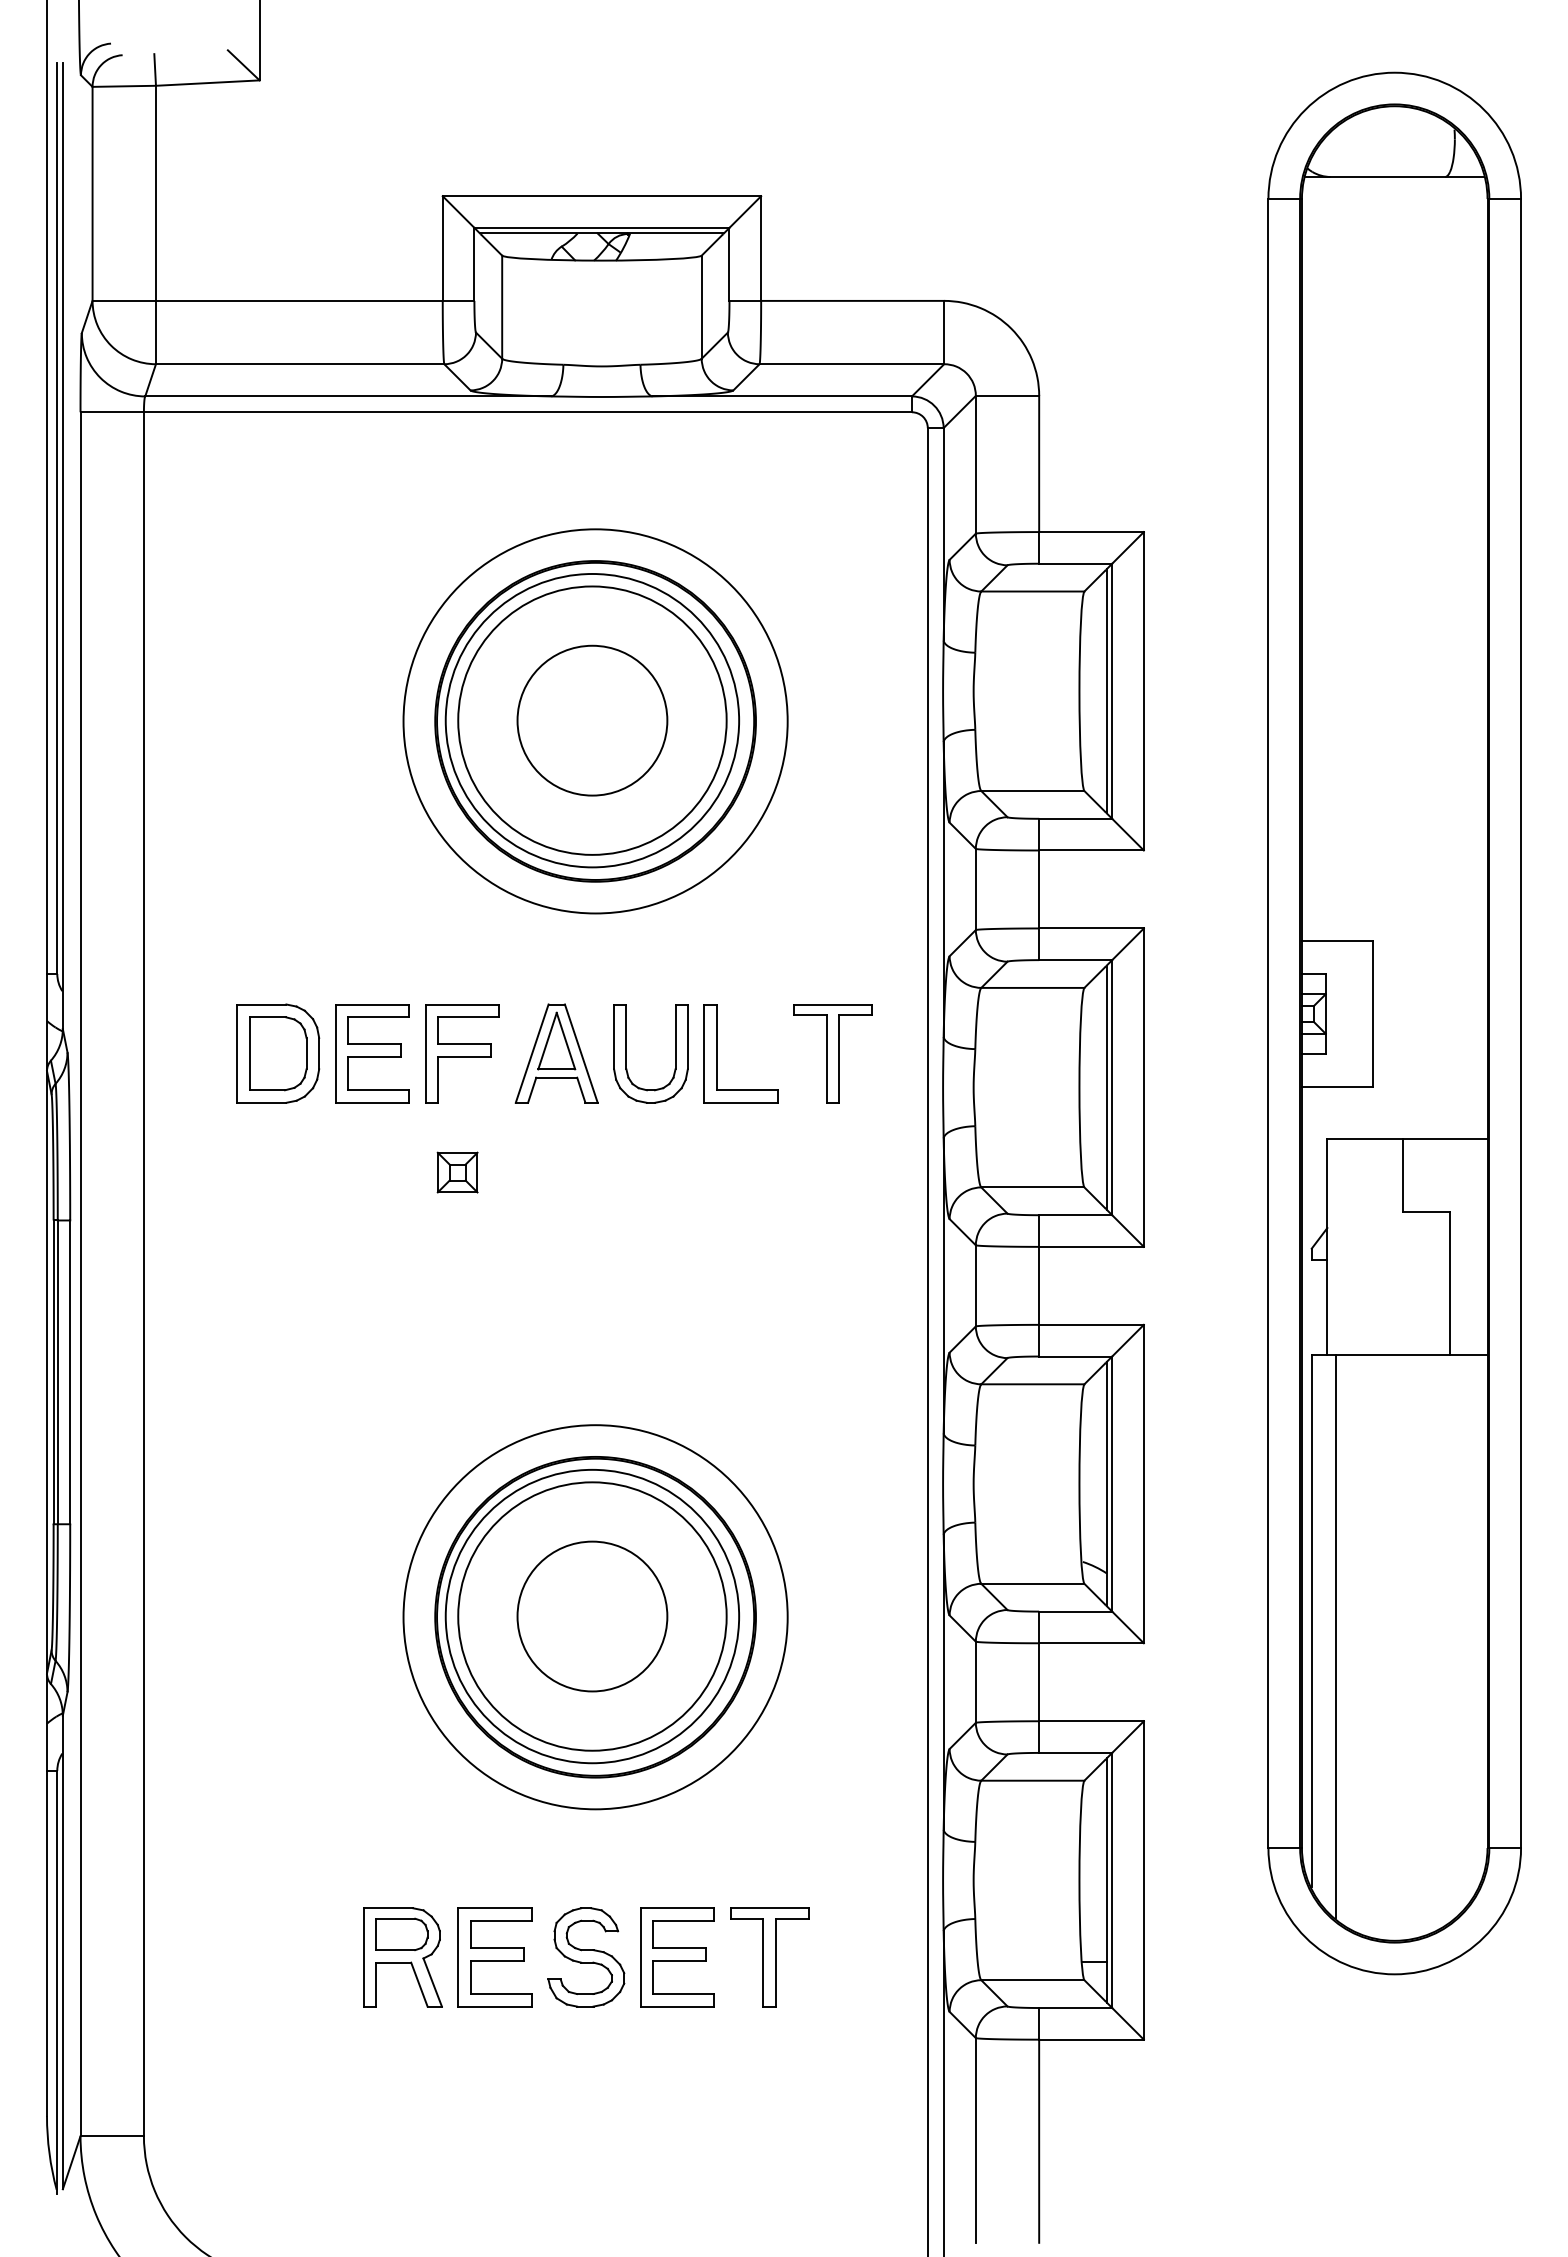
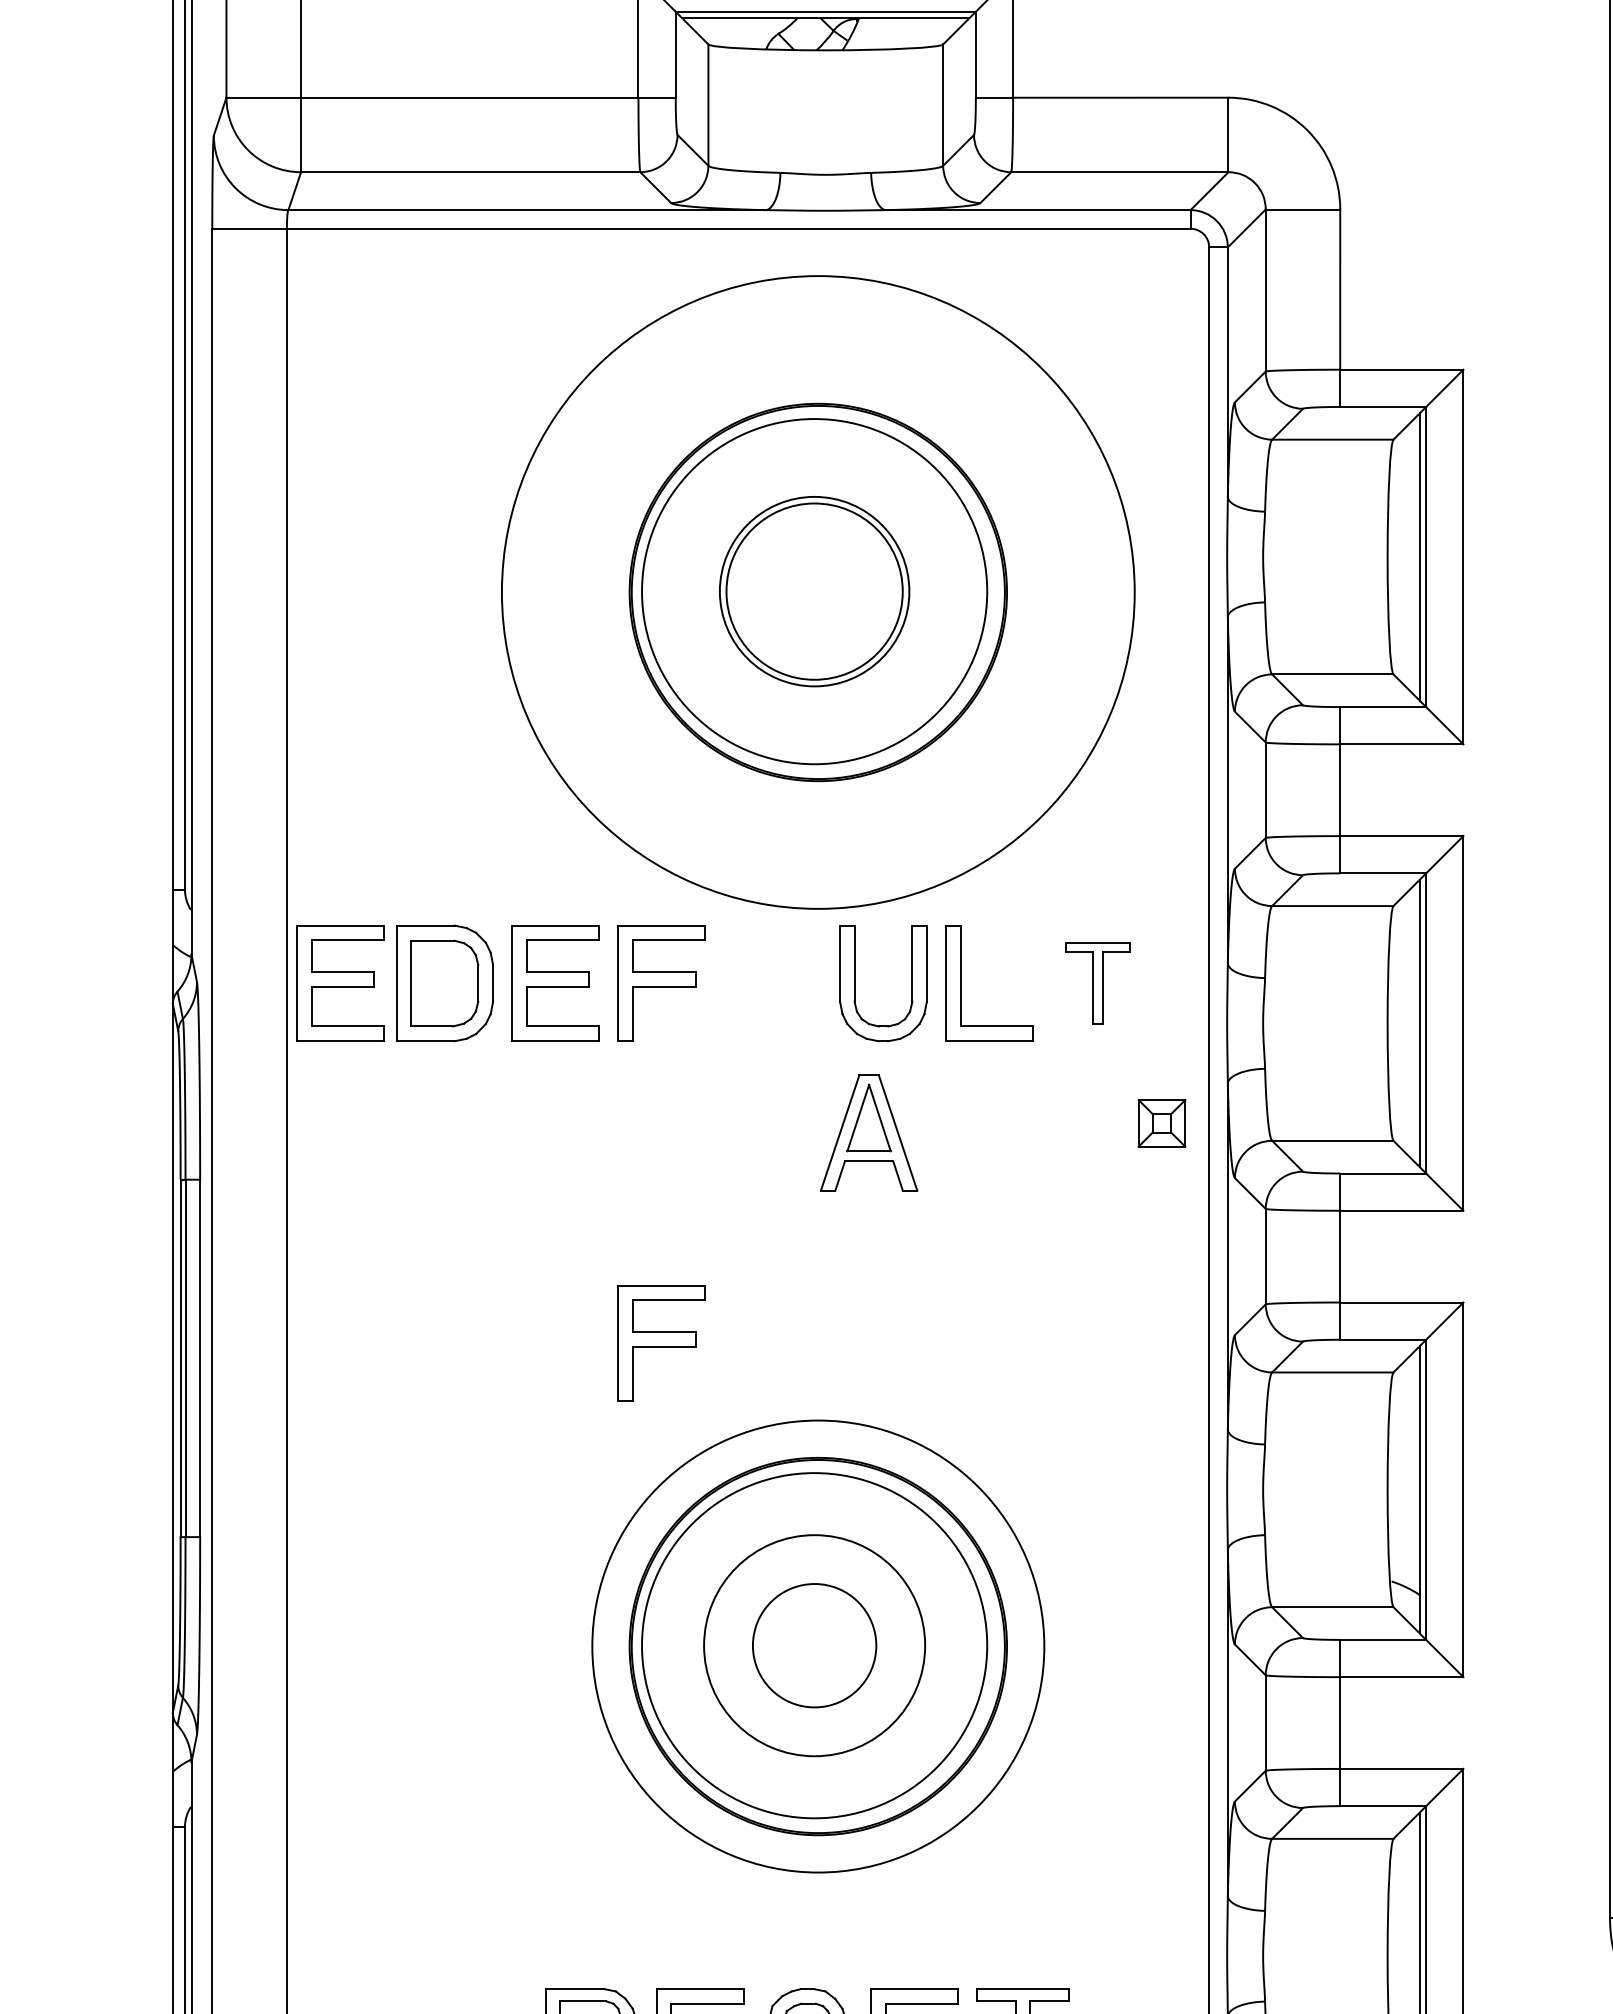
circle: (592, 720) -> (814, 591), size x0.6
circle: (595, 721) -> (818, 592), size x1.4
part: (189, 1053) -> (340, 983), added
part: (556, 1053) -> (868, 1132), moved
part: (832, 1053) -> (1097, 983), size x0.7
part: (457, 1172) -> (1161, 1123), moved
part: (462, 1359) -> (661, 1343), added
circle: (592, 1616) -> (814, 1645), size x0.7
circle: (592, 1616) -> (814, 1645), size x0.7

